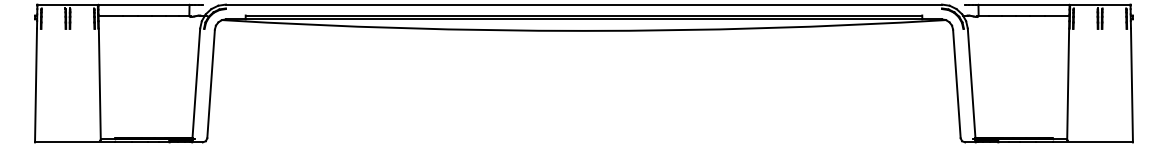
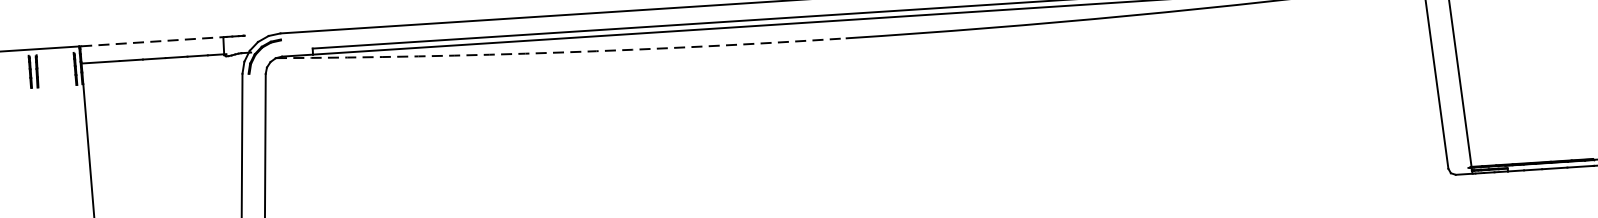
line: (144, 4) -> (152, 41), solid -> dashed
arc: (402, 28) -> (560, 53), solid -> dashed

